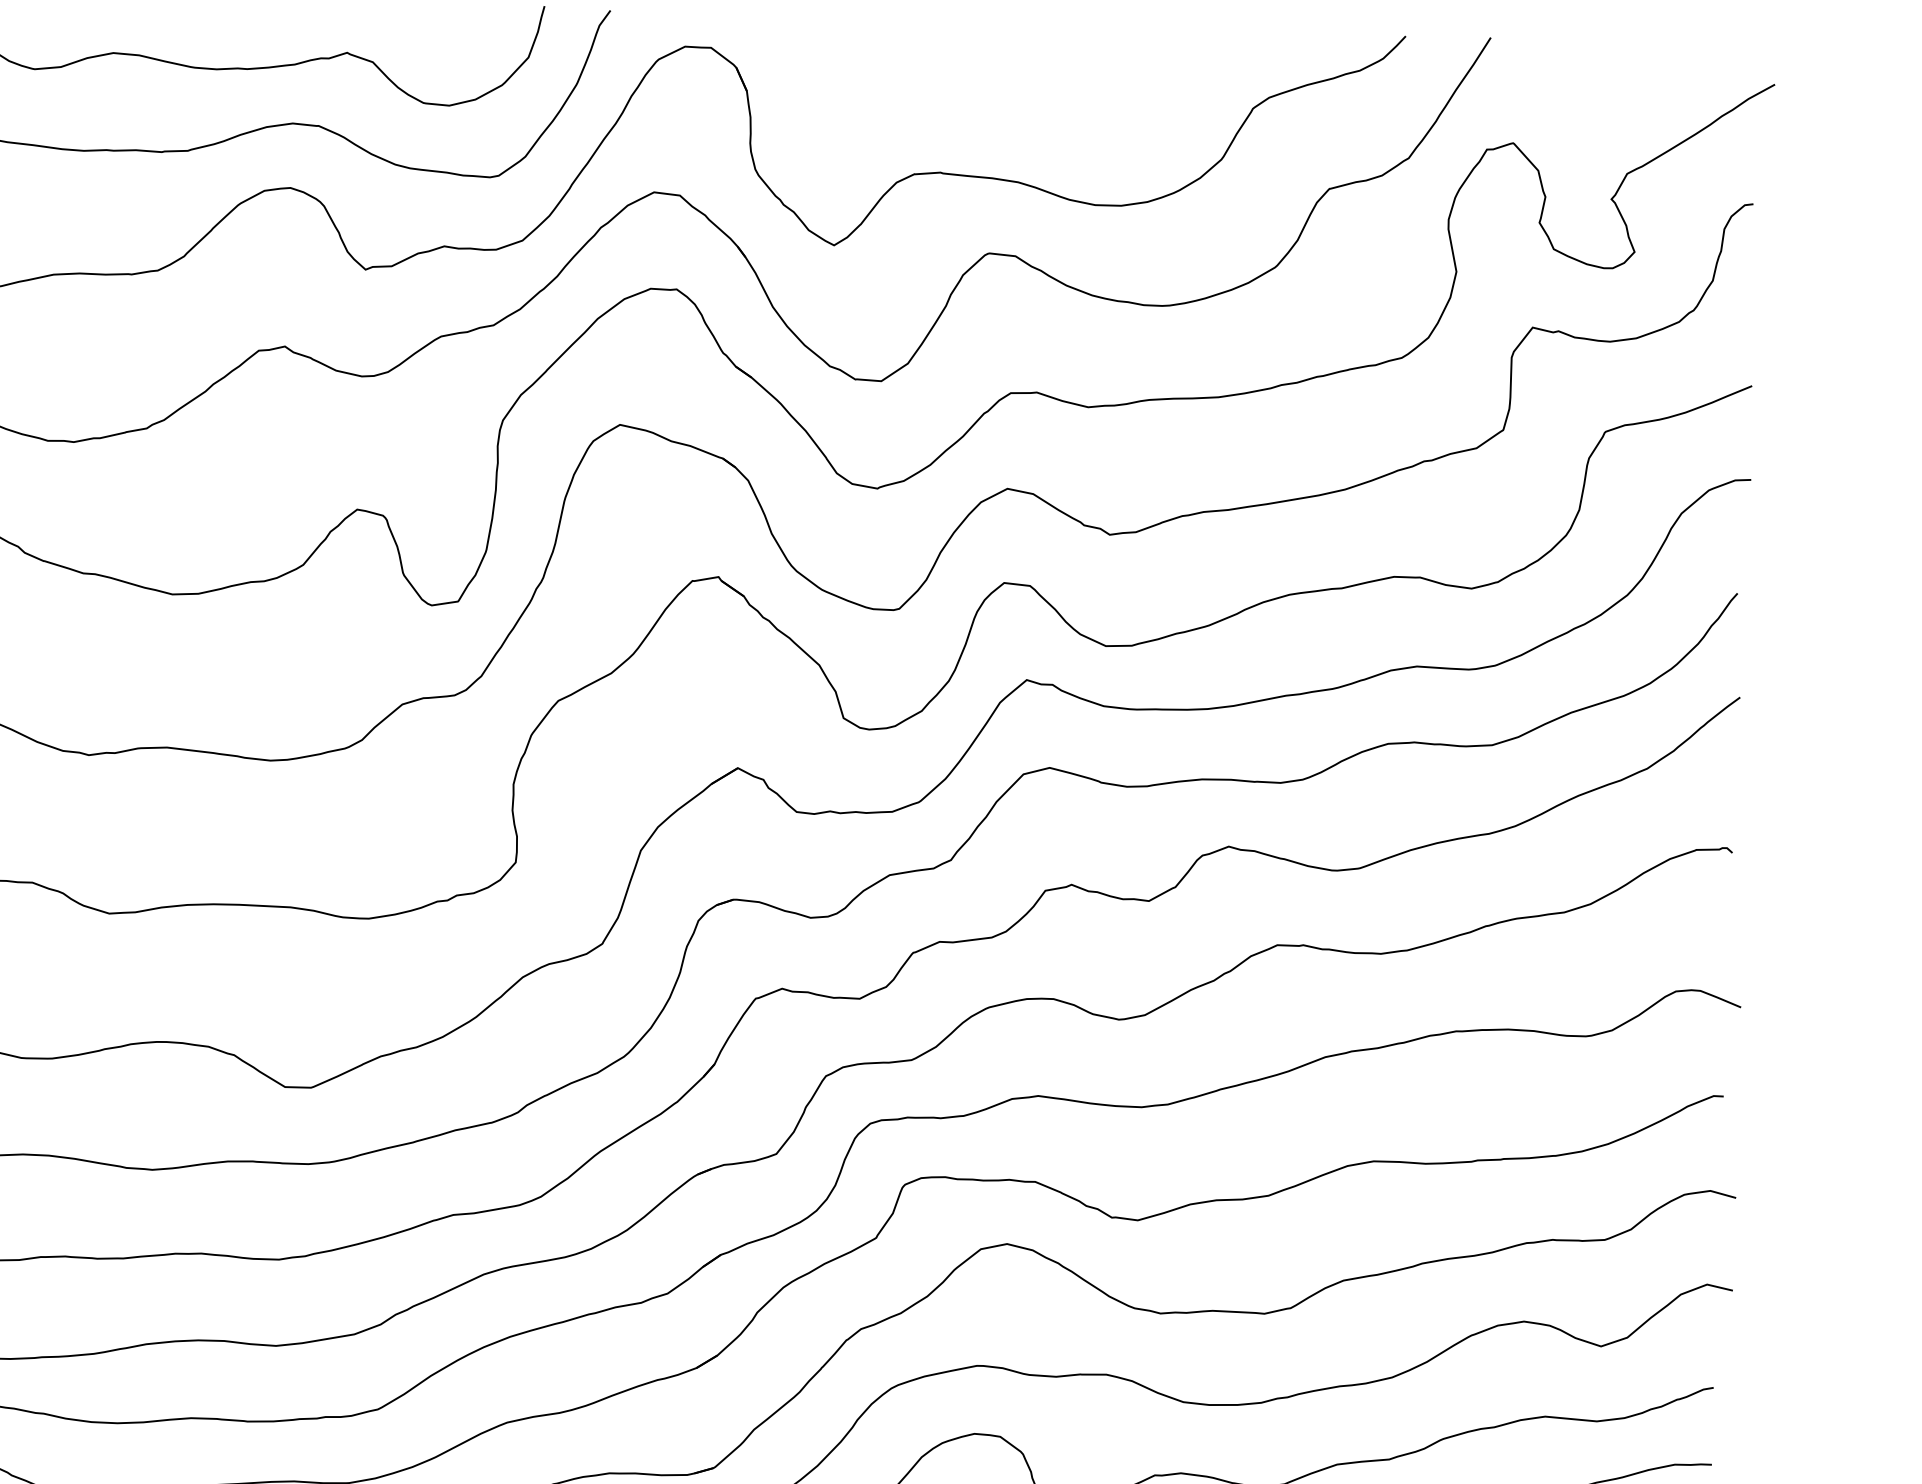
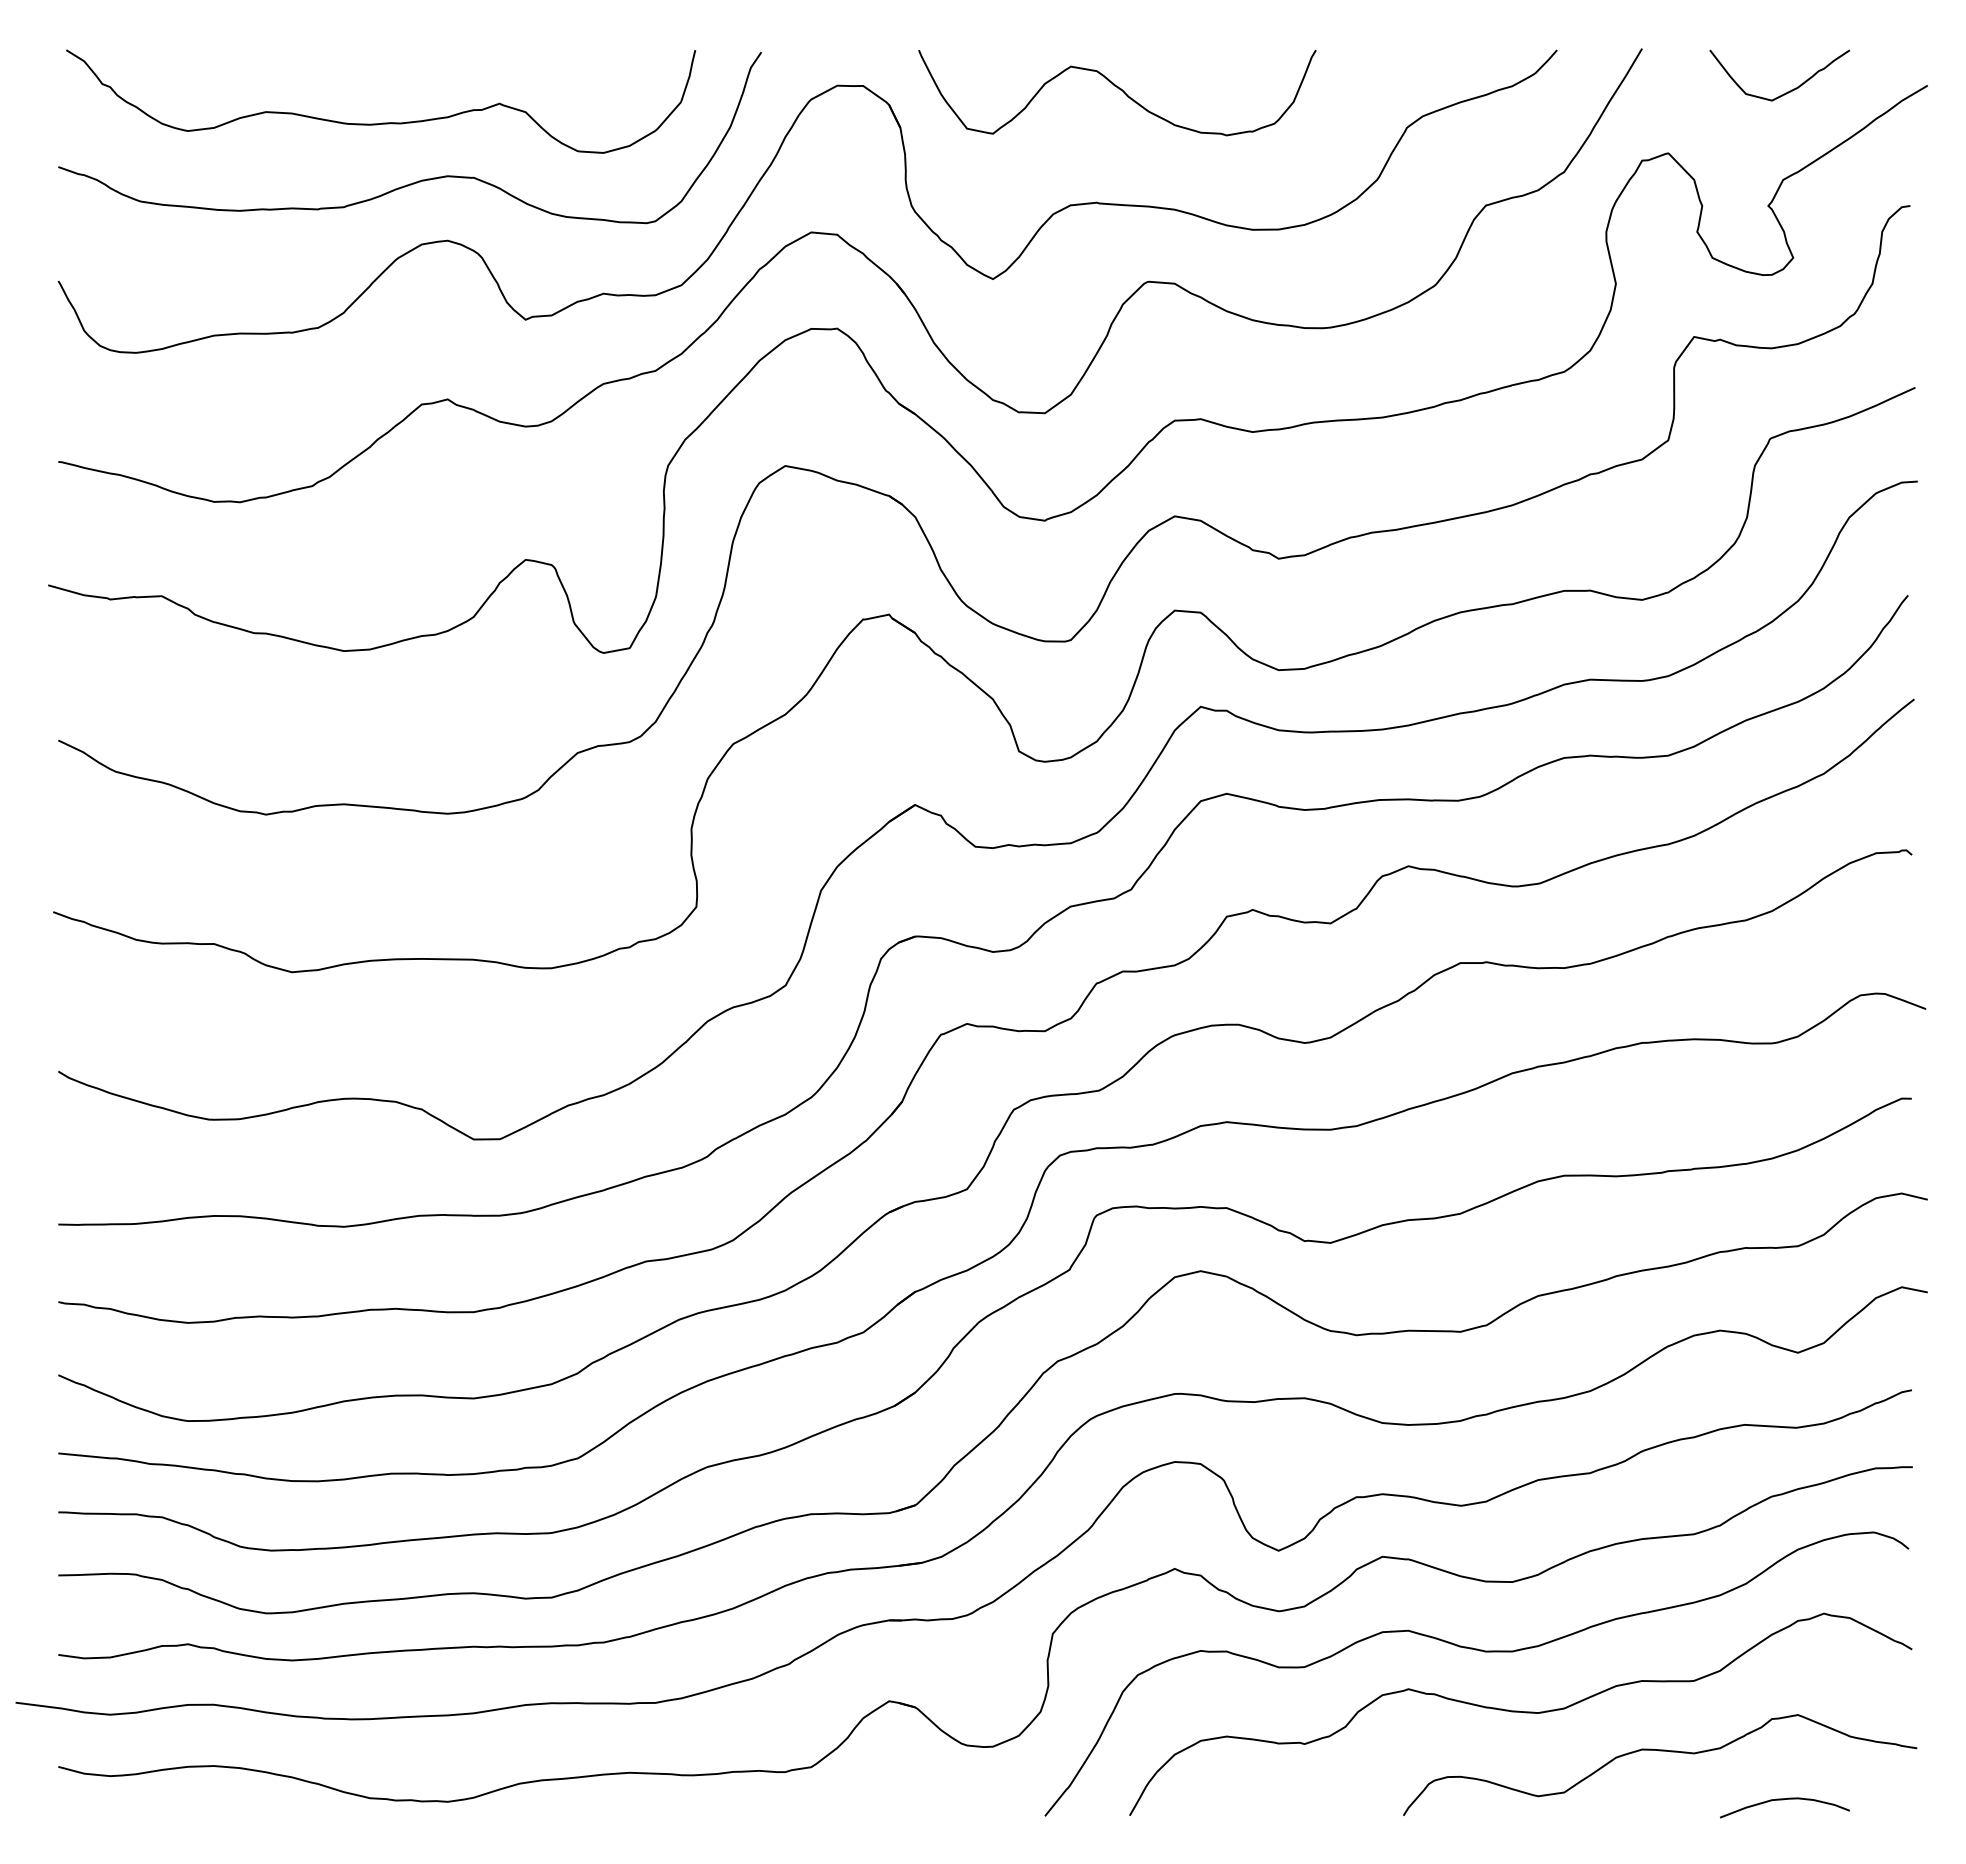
curve: (967, 60) -> (1119, 89), added
curve: (1634, 85) -> (1787, 91), added

